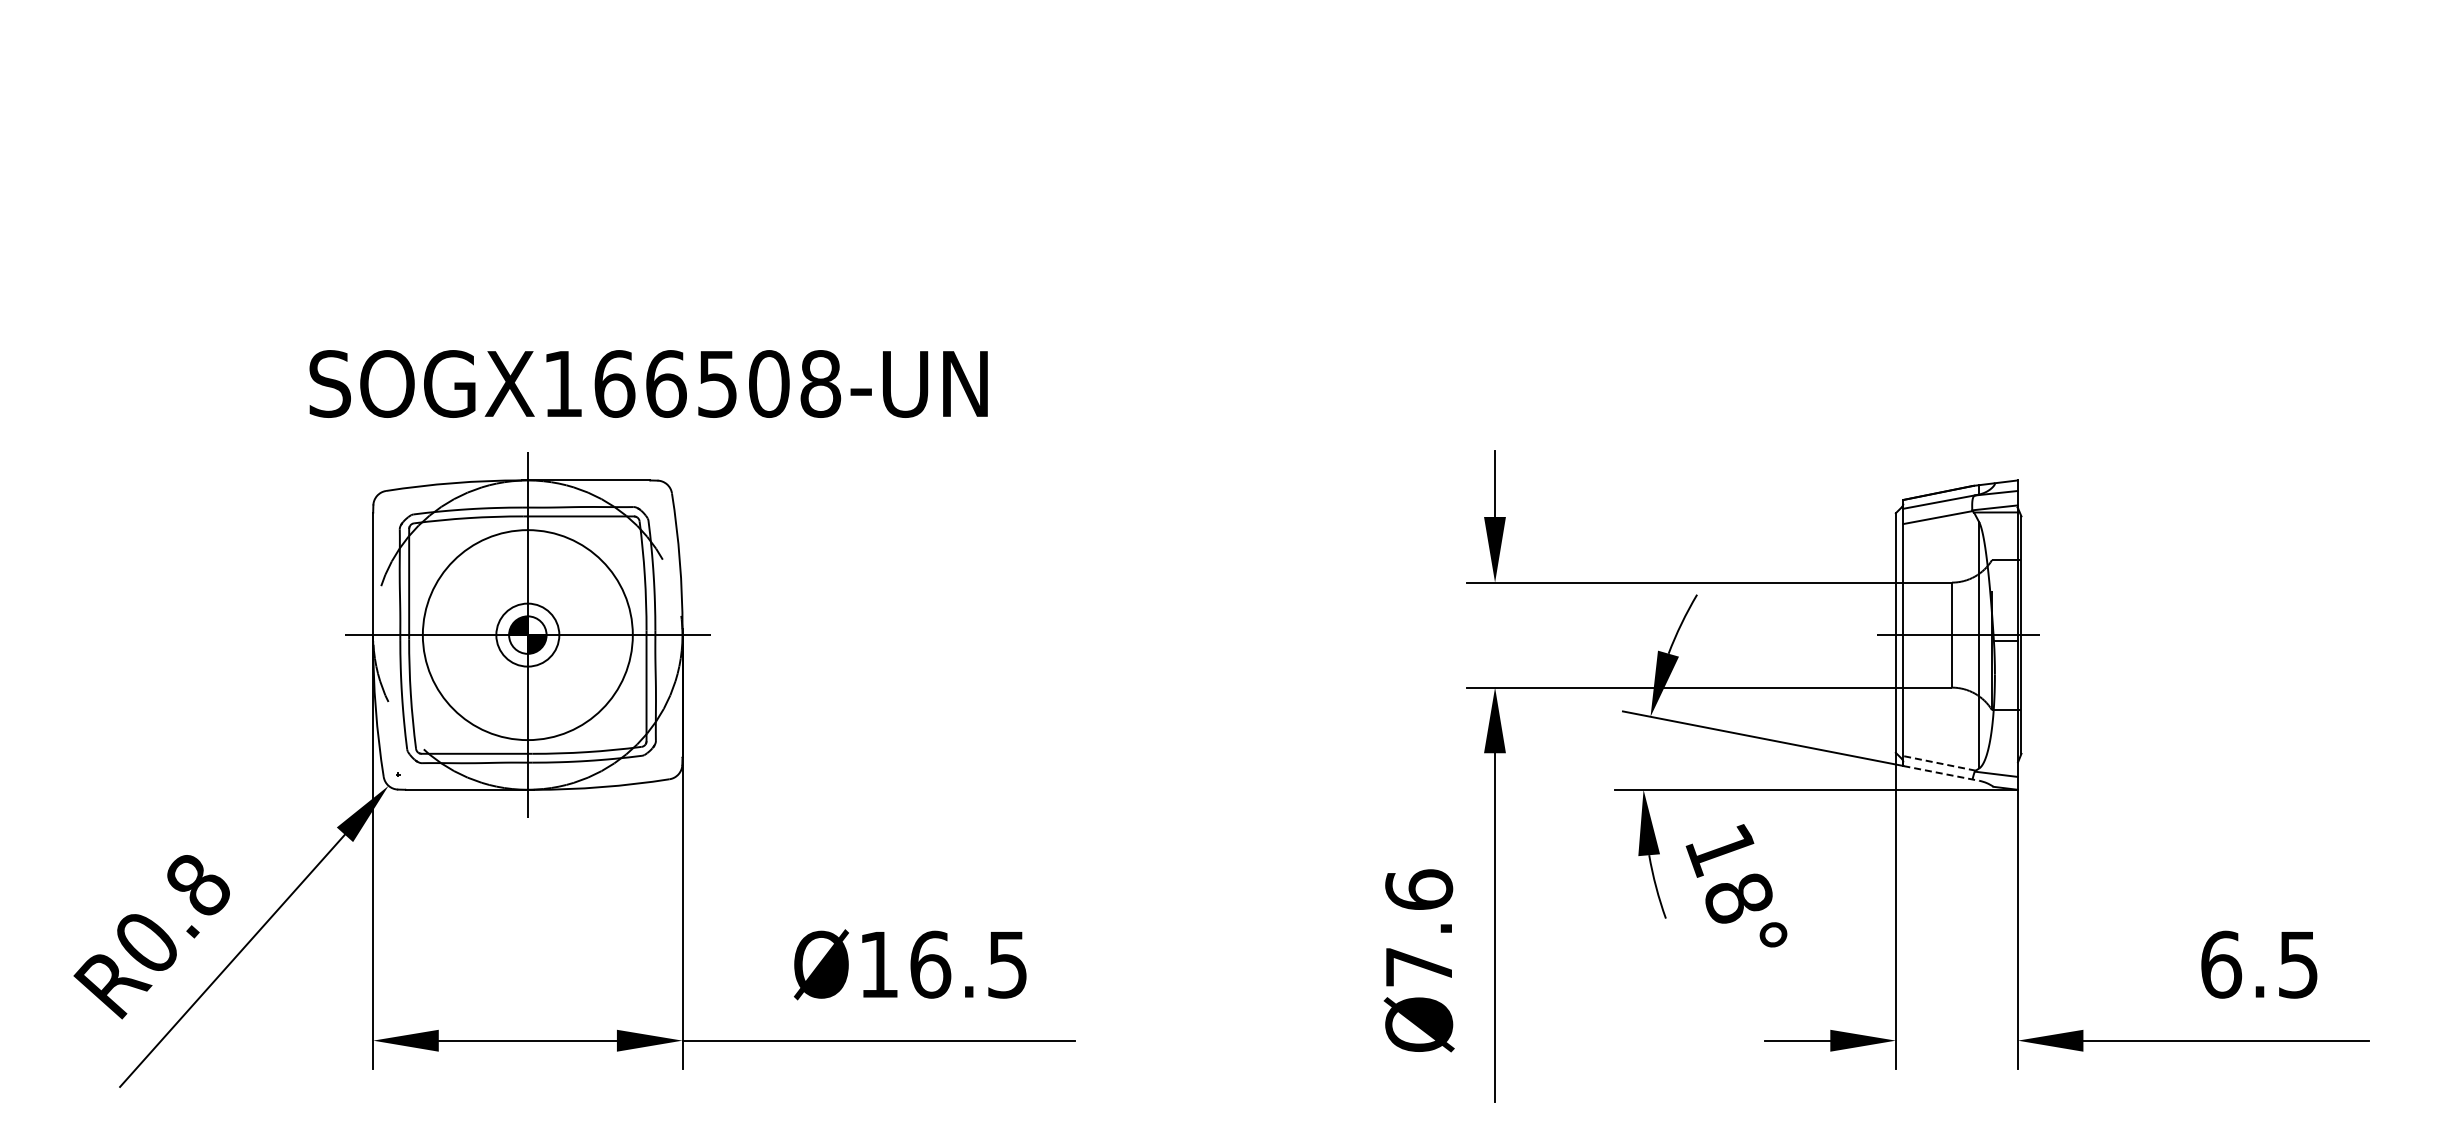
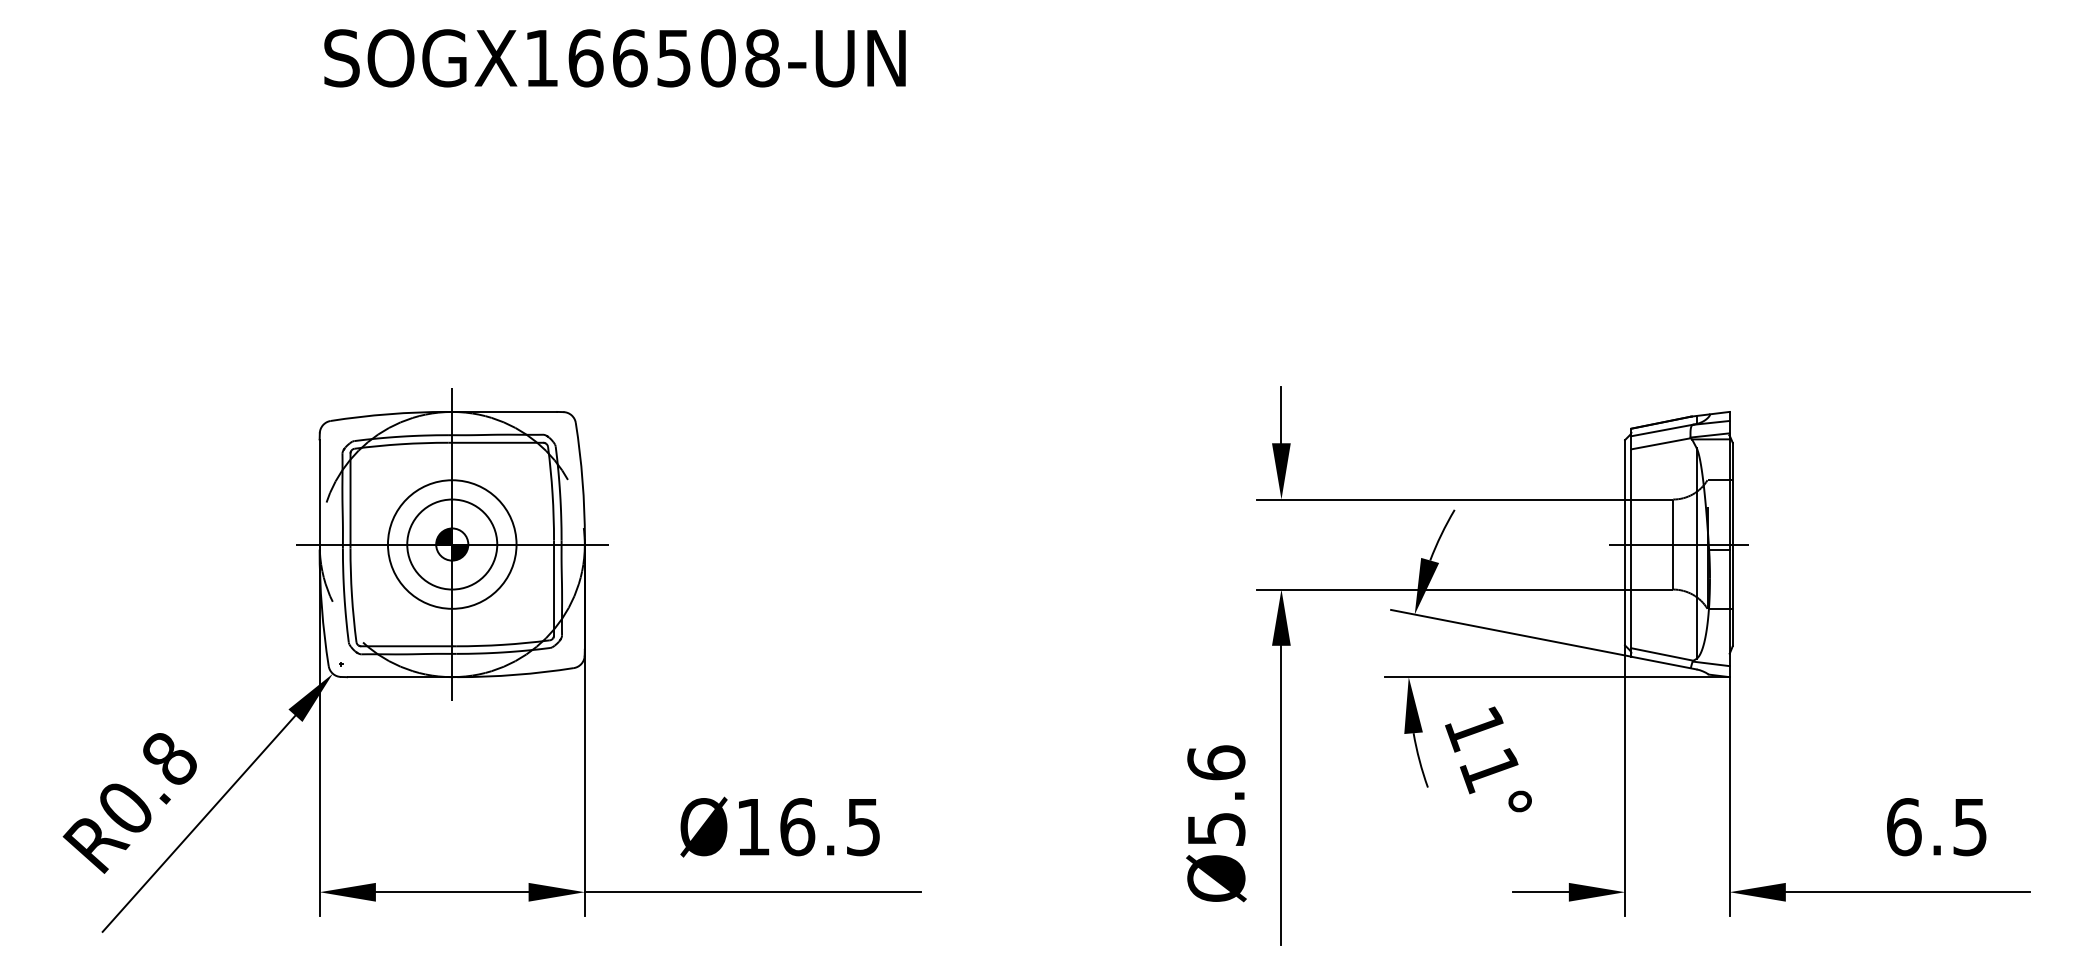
text: (648, 383) -> (614, 57), moved
circle: (527, 634) -> (451, 544), size x1.67
circle: (527, 635) -> (451, 544), size x0.71
line: (1939, 763) -> (1662, 654), dashed -> solid
line: (1941, 773) -> (1664, 663), dashed -> solid
text: (1737, 899) -> (1489, 771), 18° -> 11°
text: (1419, 967) -> (1216, 829), Ø7.6 -> Ø5.6

